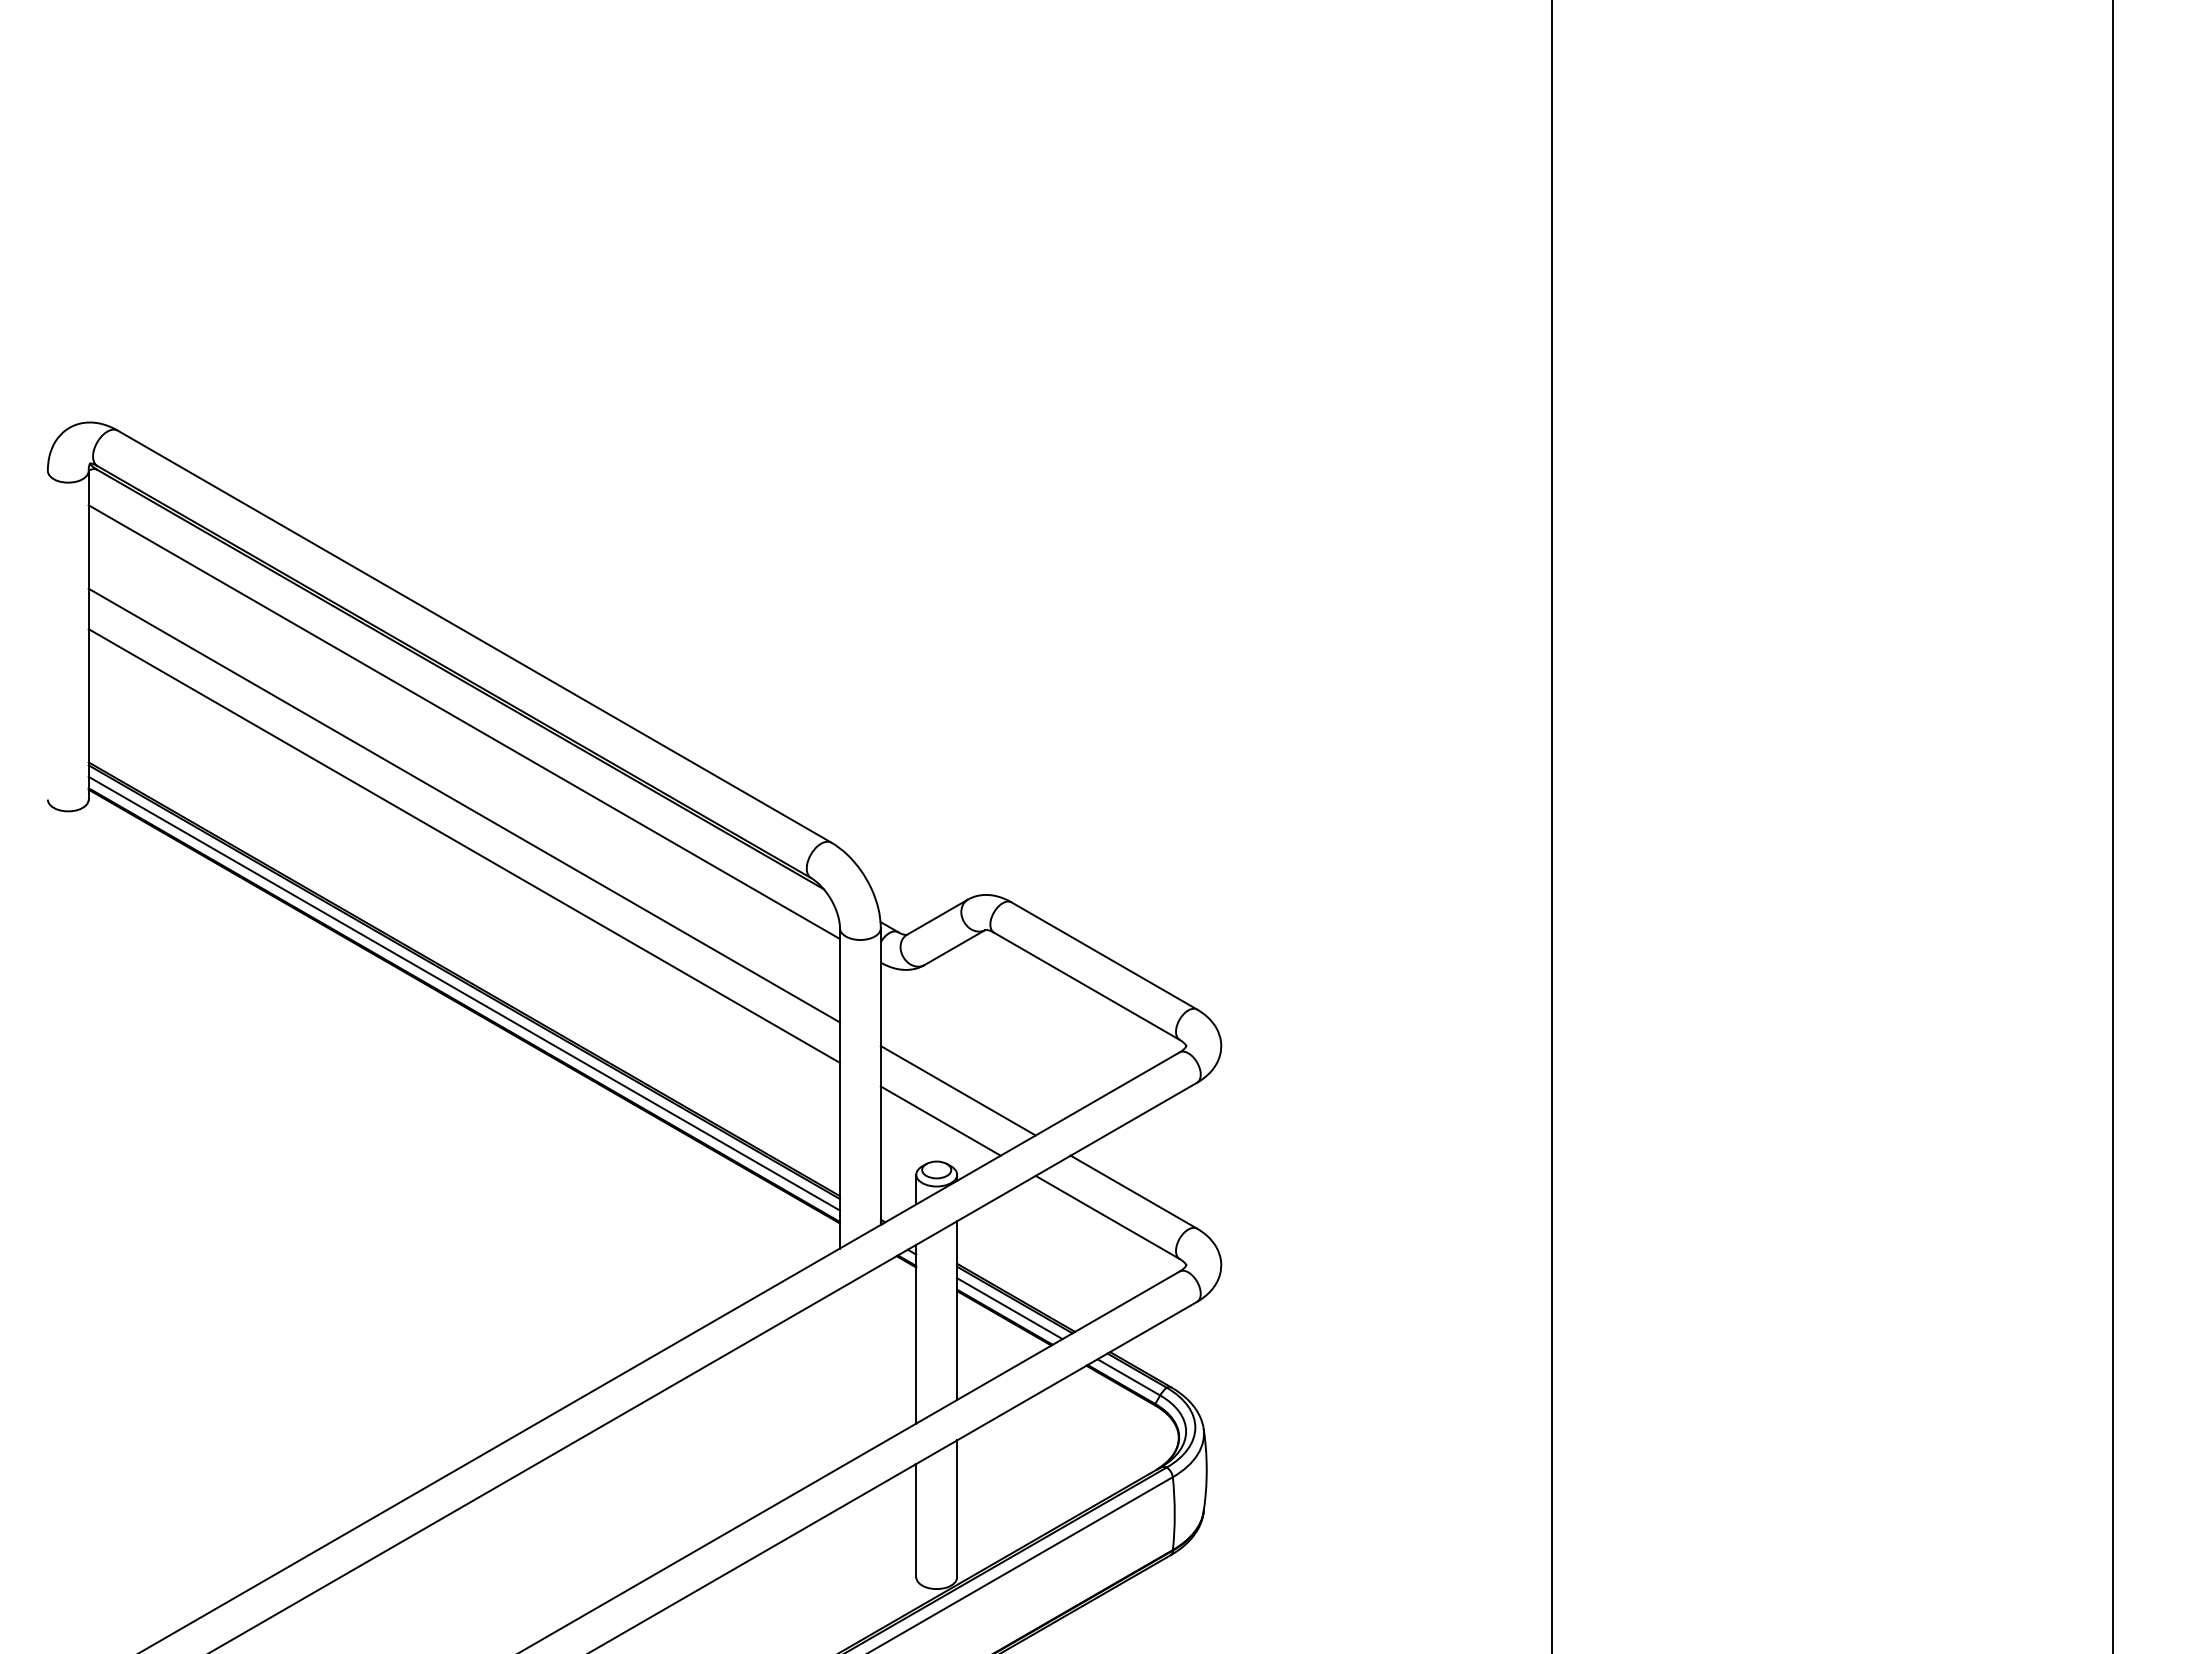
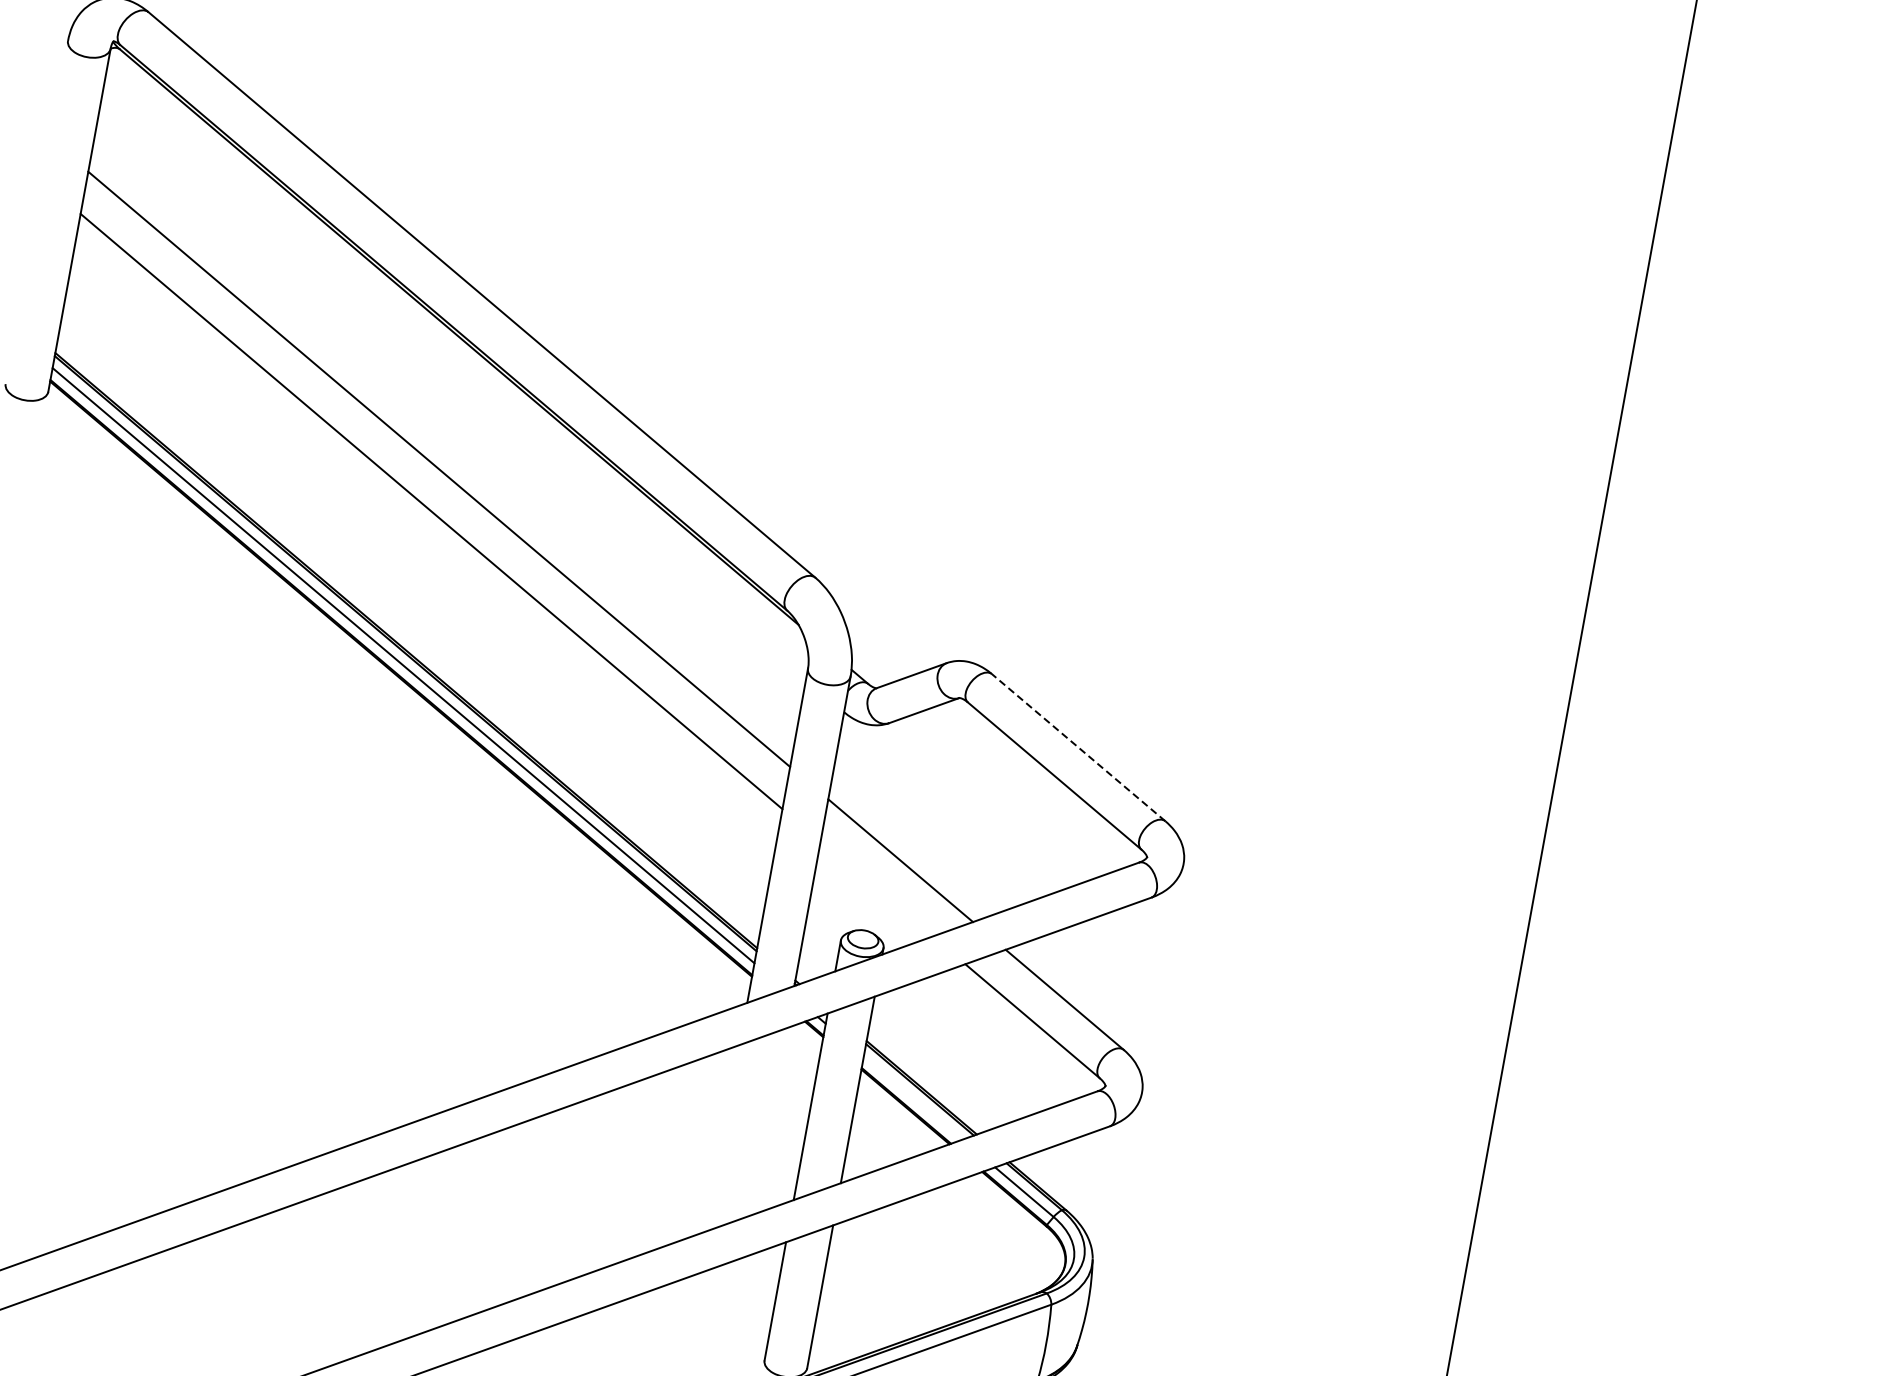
line: (463, 722) -> (454, 382), removed
line: (1103, 955) -> (1077, 747), solid -> dashed
line: (940, 1120) -> (876, 888), removed
line: (1009, 1308) -> (912, 1097), removed

